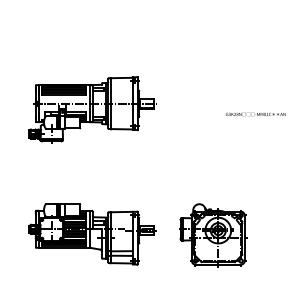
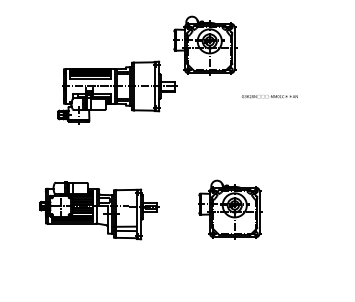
part: (187, 59) -> (205, 45), added
part: (93, 233) -> (99, 210), moved

